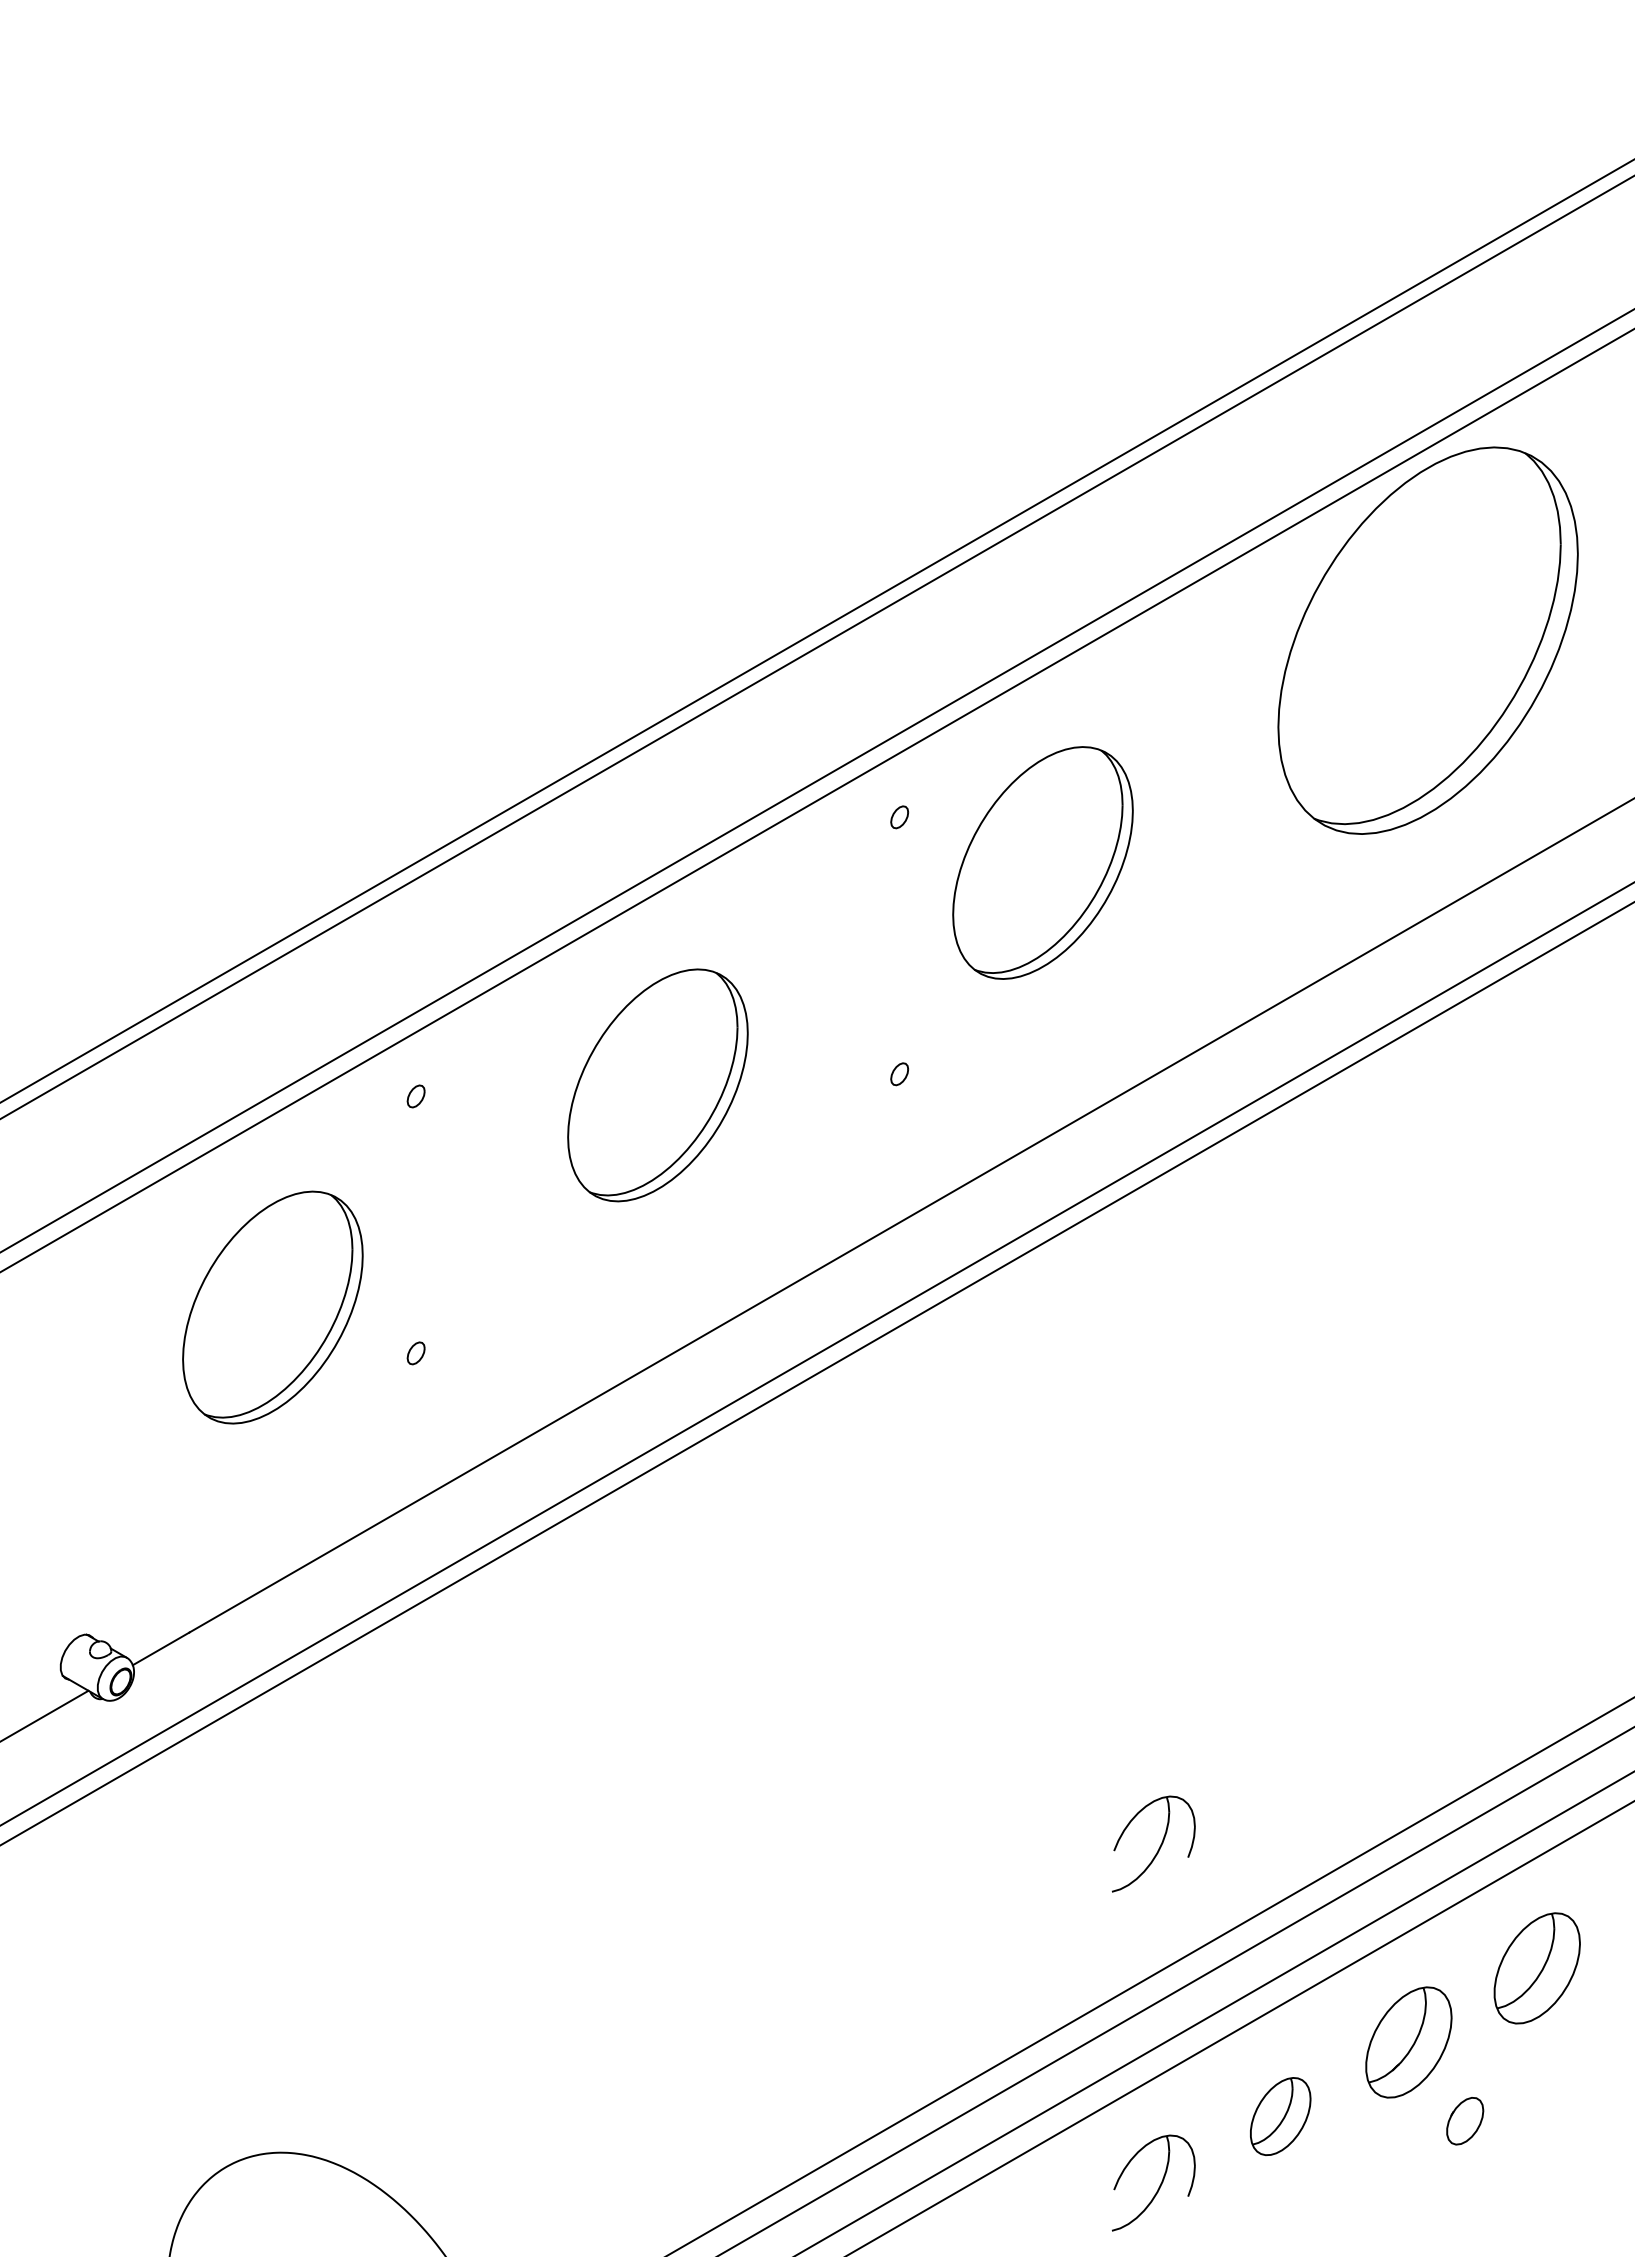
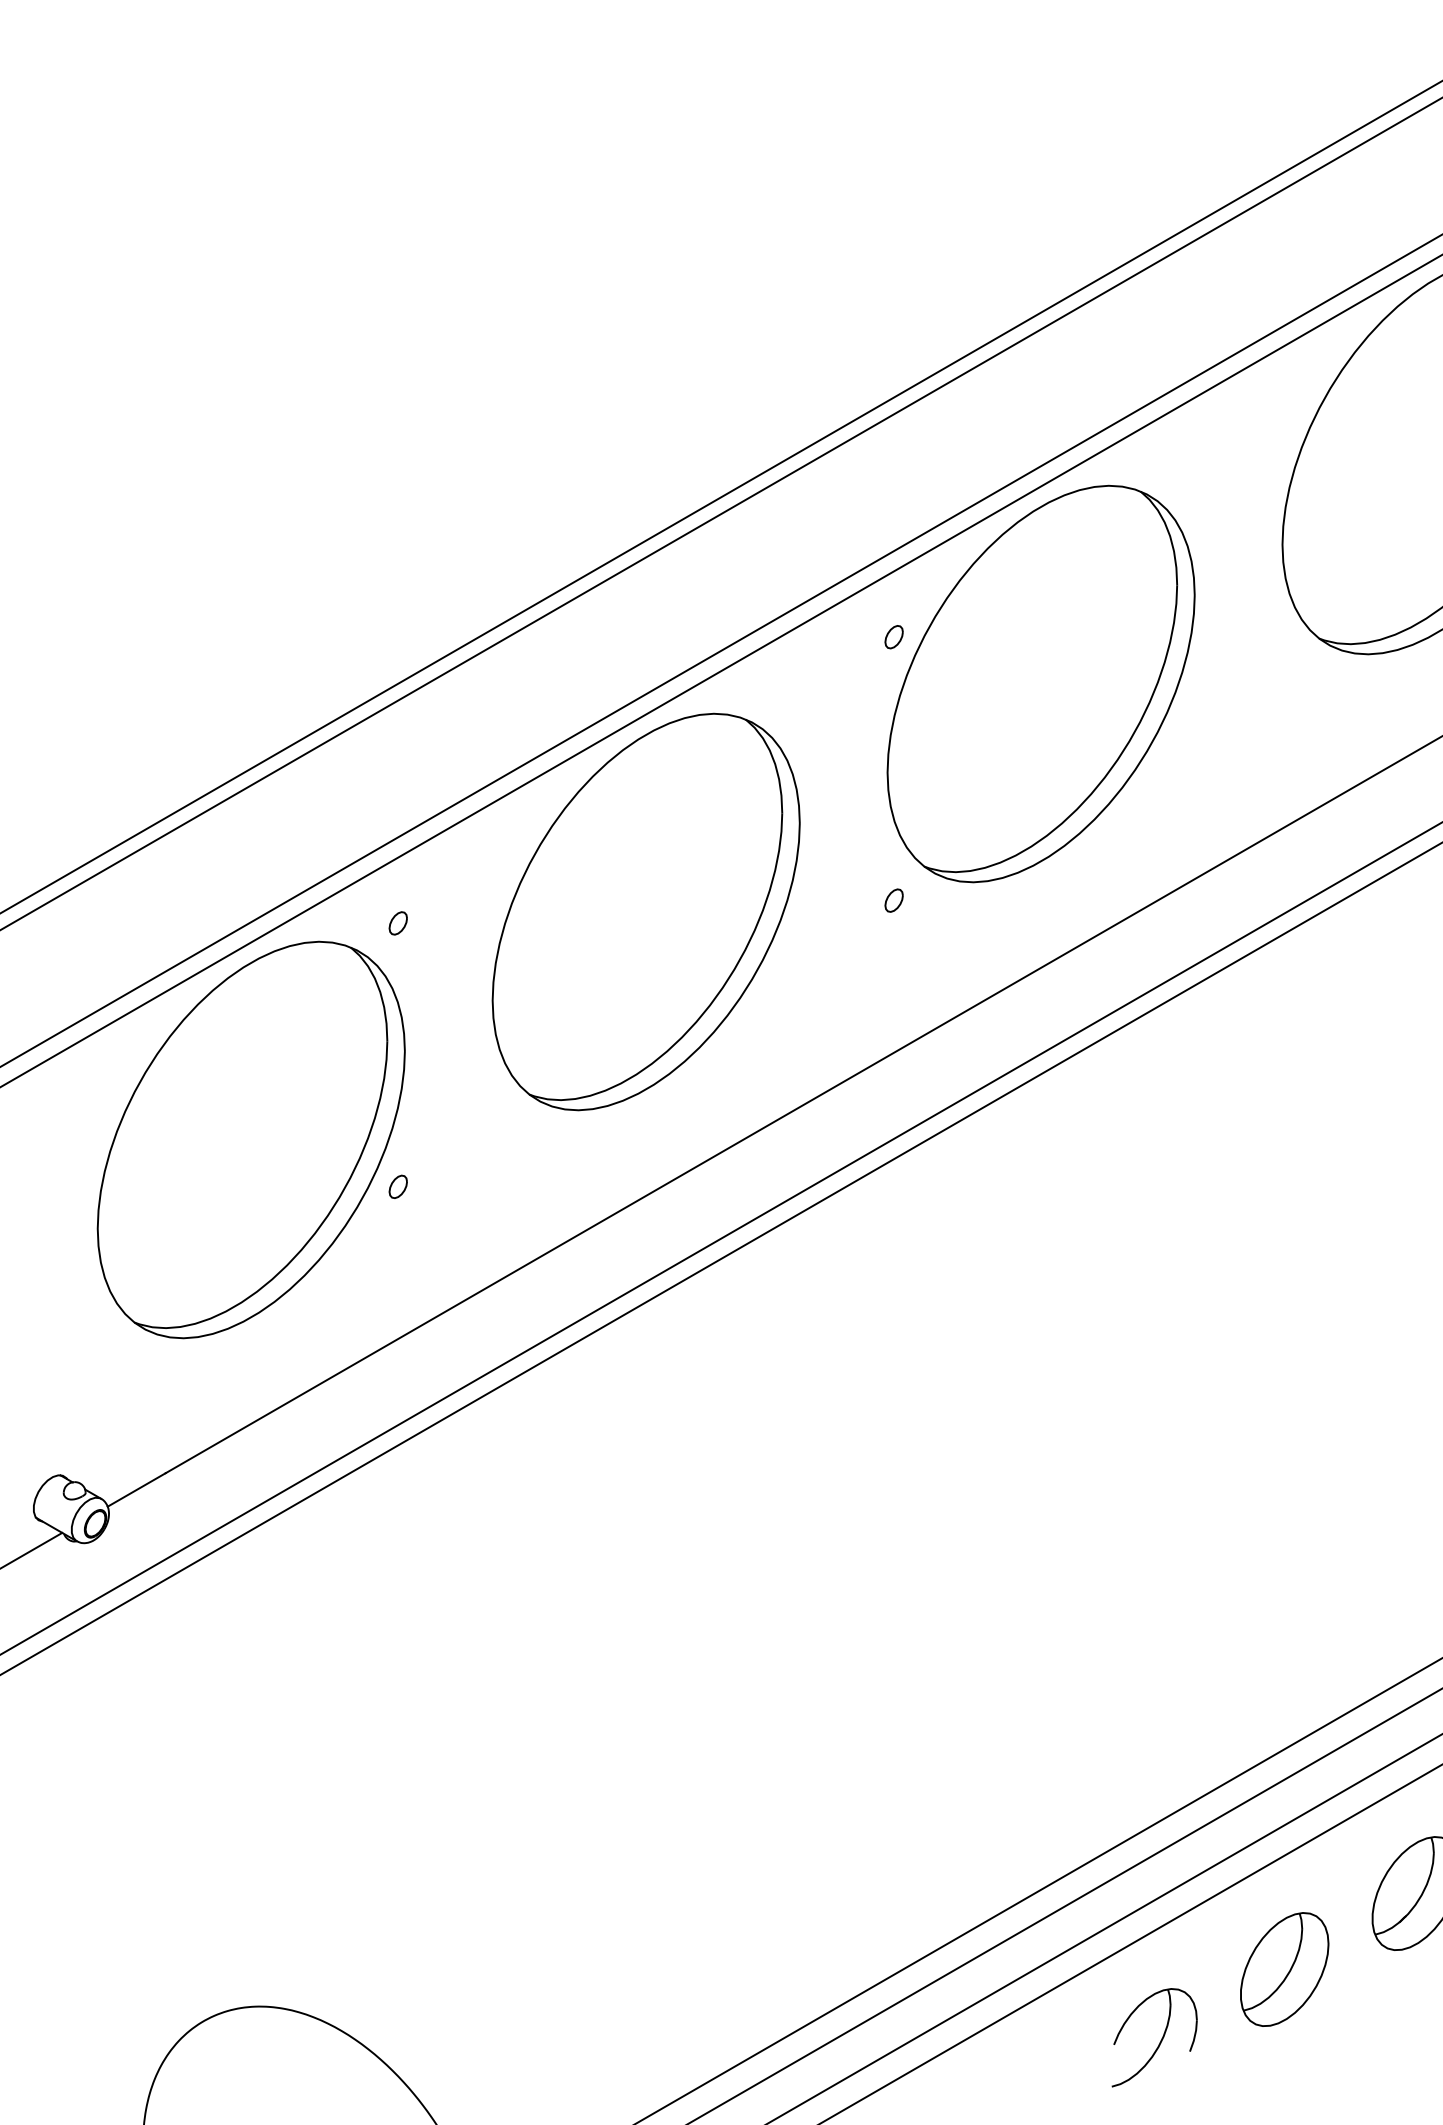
part: (1042, 862) -> (1040, 683), size x1.67
part: (657, 1085) -> (645, 912), size x1.67
part: (272, 1307) -> (250, 1139), size x1.67
part: (1159, 1846) -> (1160, 1692), removed
part: (1280, 2116) -> (1284, 1969), size x1.43

